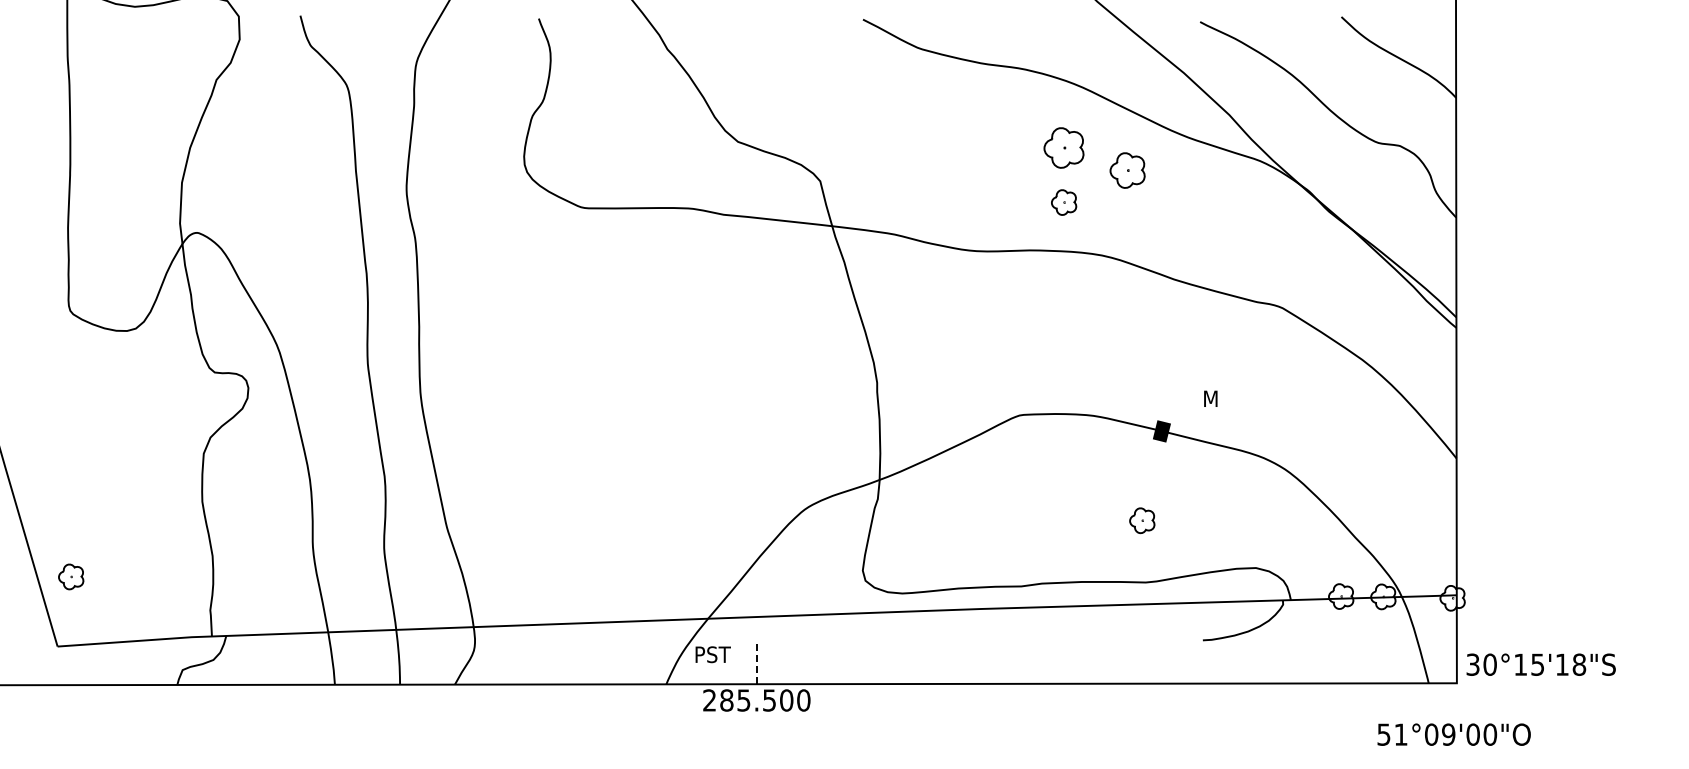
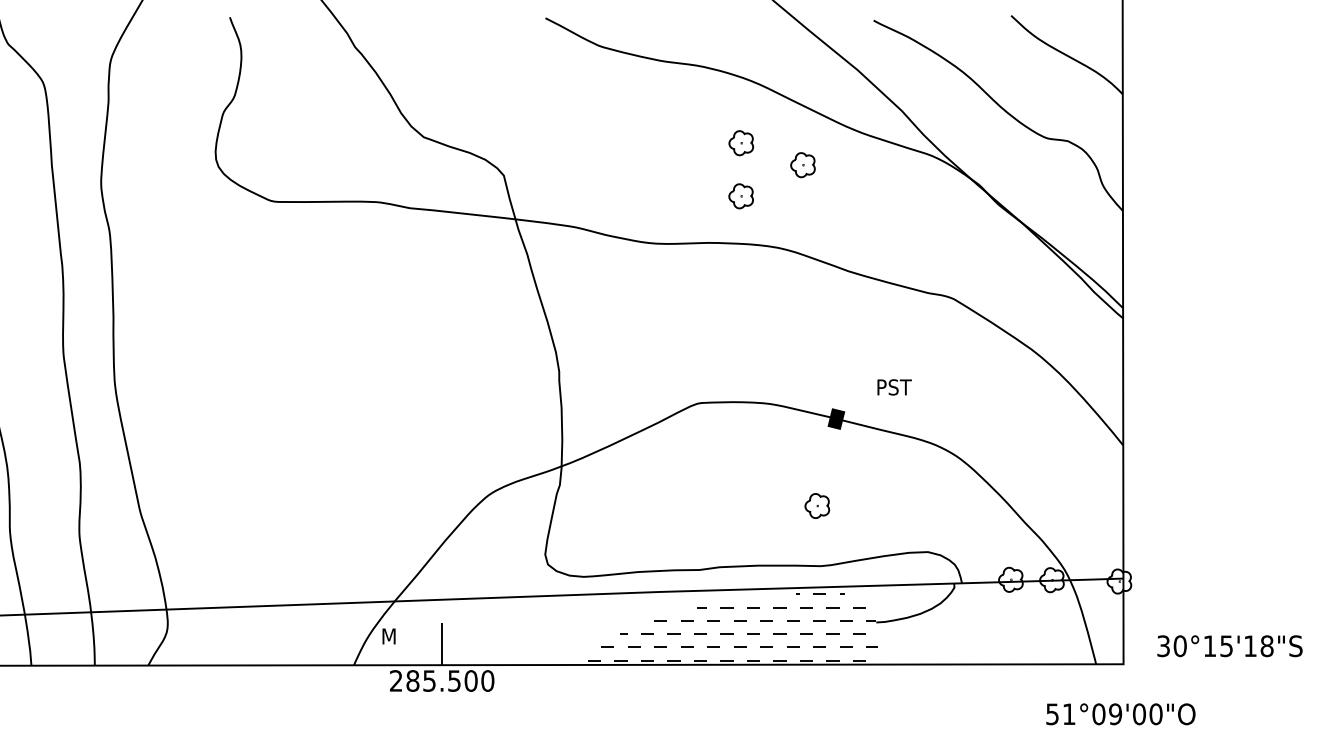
part: (1064, 147) -> (741, 142), size x0.62
part: (1127, 170) -> (802, 165), size x0.71
text: (1222, 398) -> (895, 387), M -> PST
hatch: (1055, 645) -> (732, 627), added
text: (713, 654) -> (399, 636), PST -> M
line: (756, 662) -> (441, 644), dashed -> solid
text: (1540, 664) -> (1229, 645), moved

